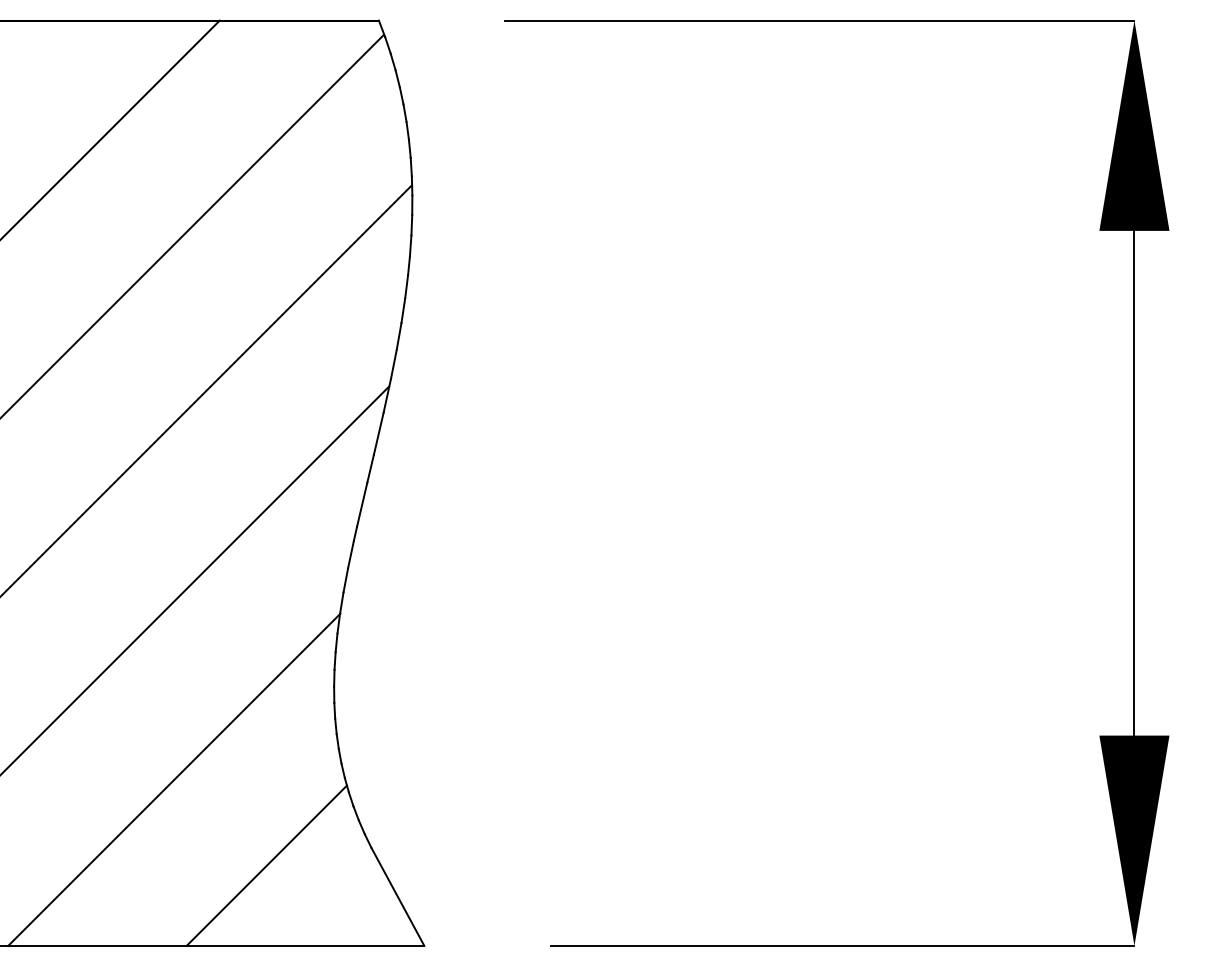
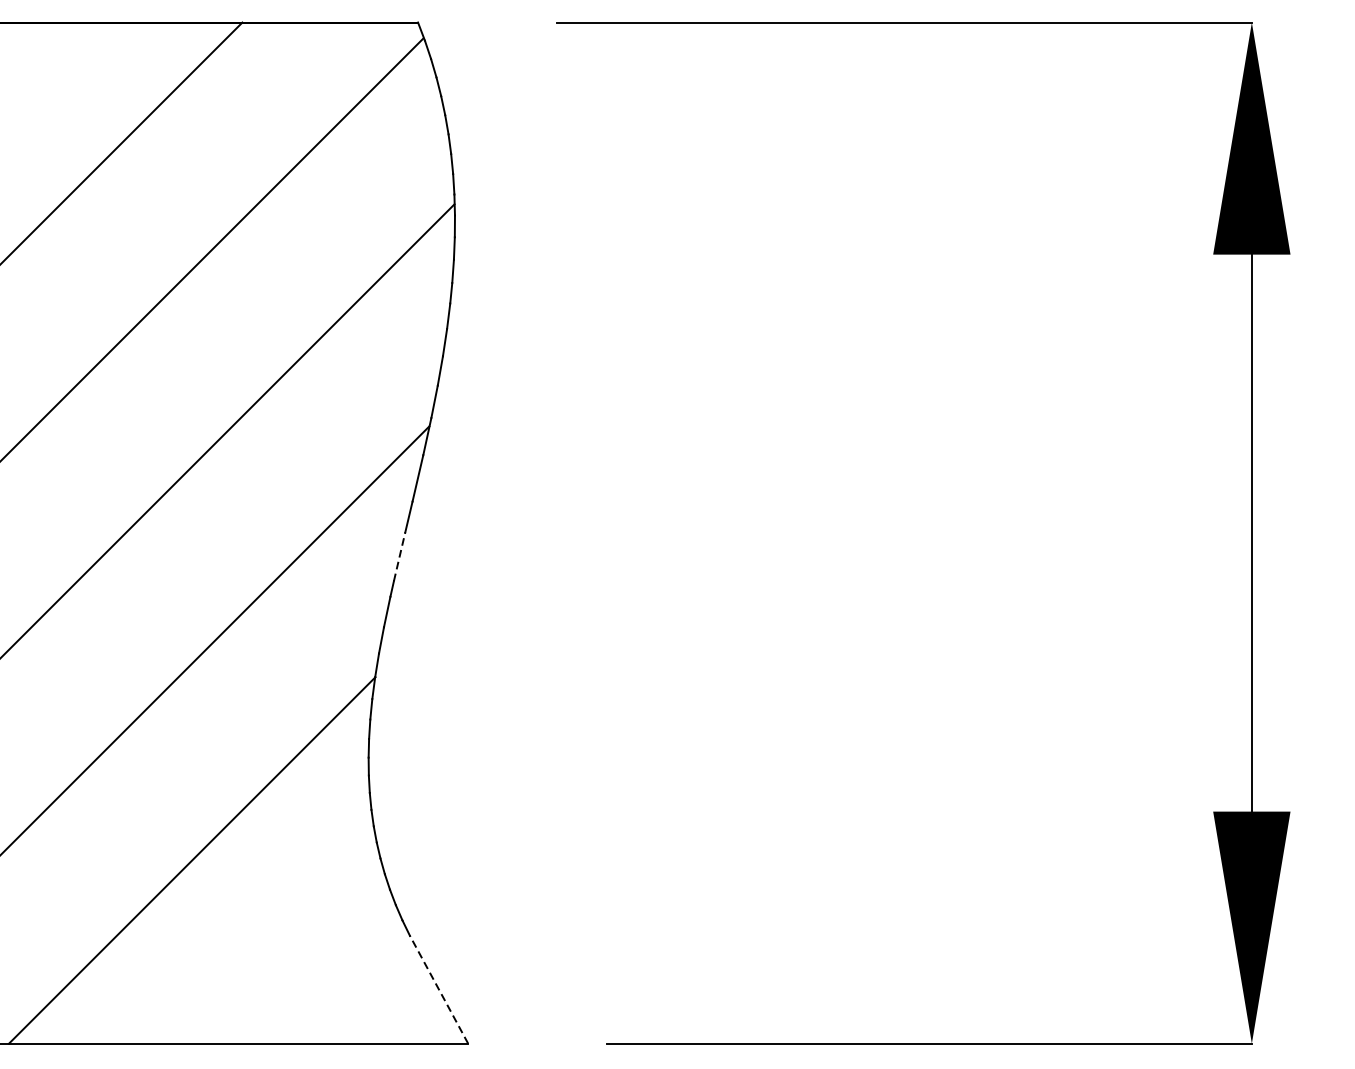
line: (362, 504) -> (399, 556), solid -> dashed
line: (266, 865) -> (293, 954), removed
line: (397, 896) -> (438, 989), solid -> dashed

